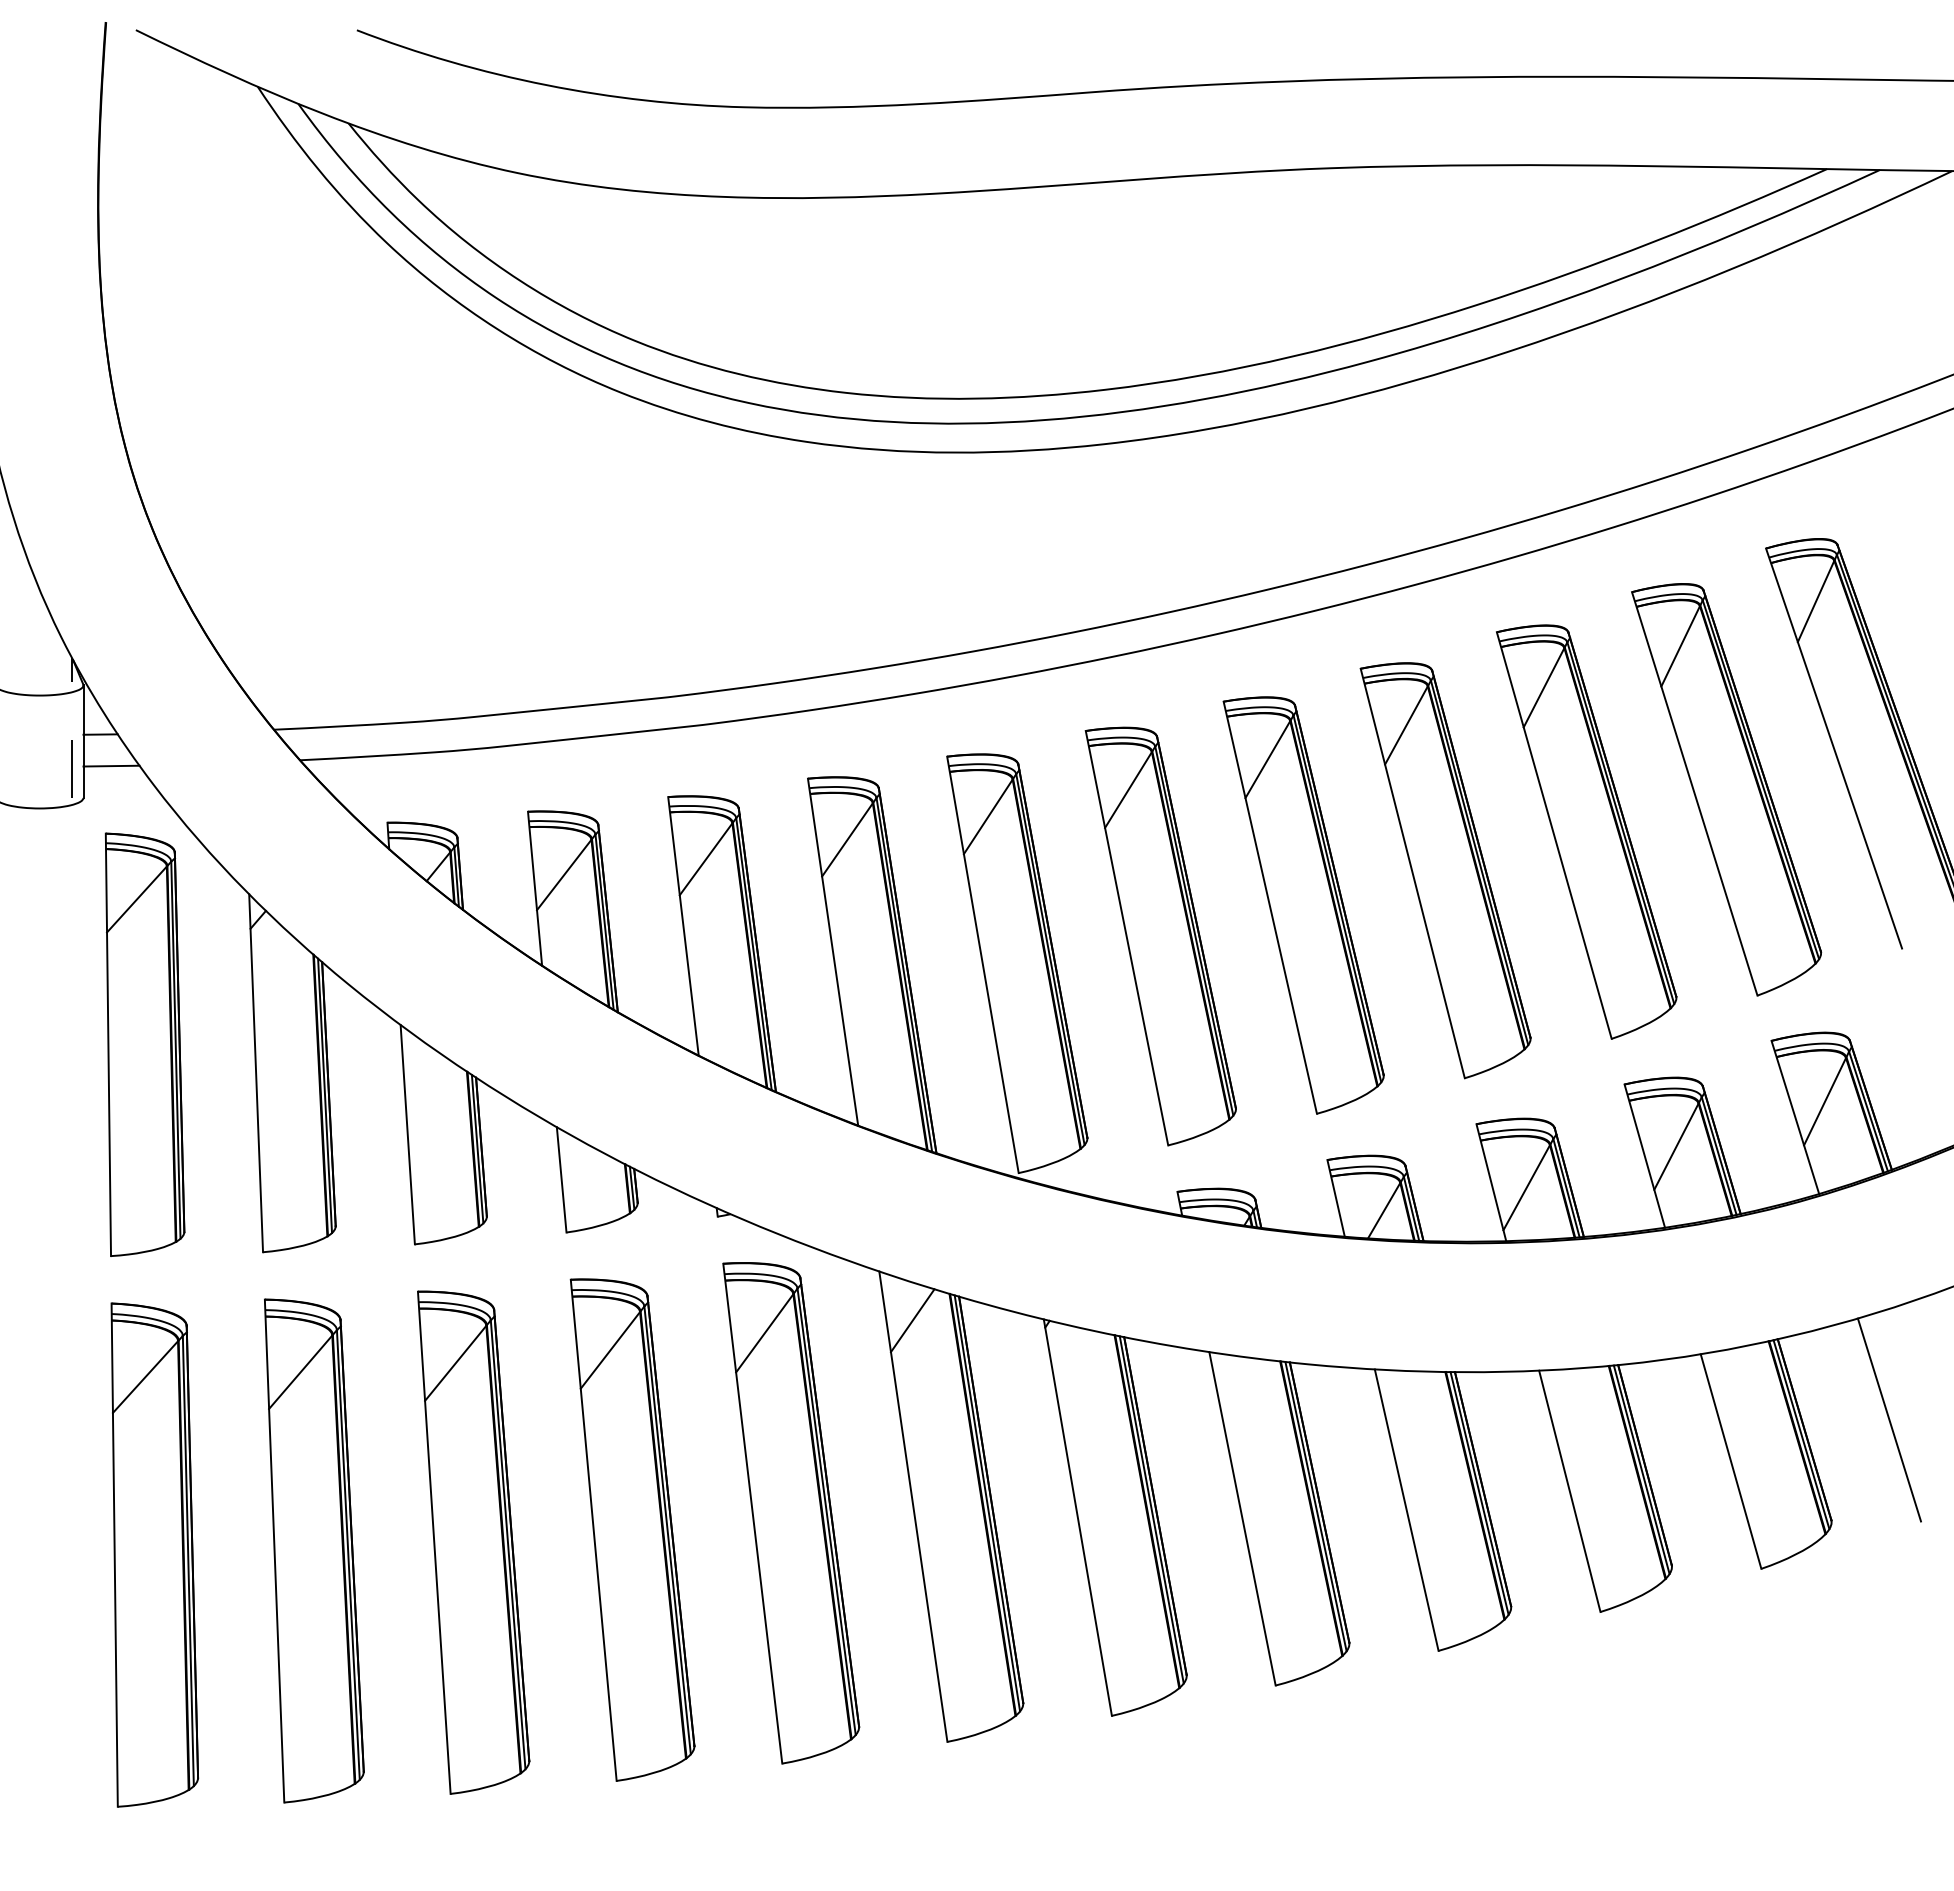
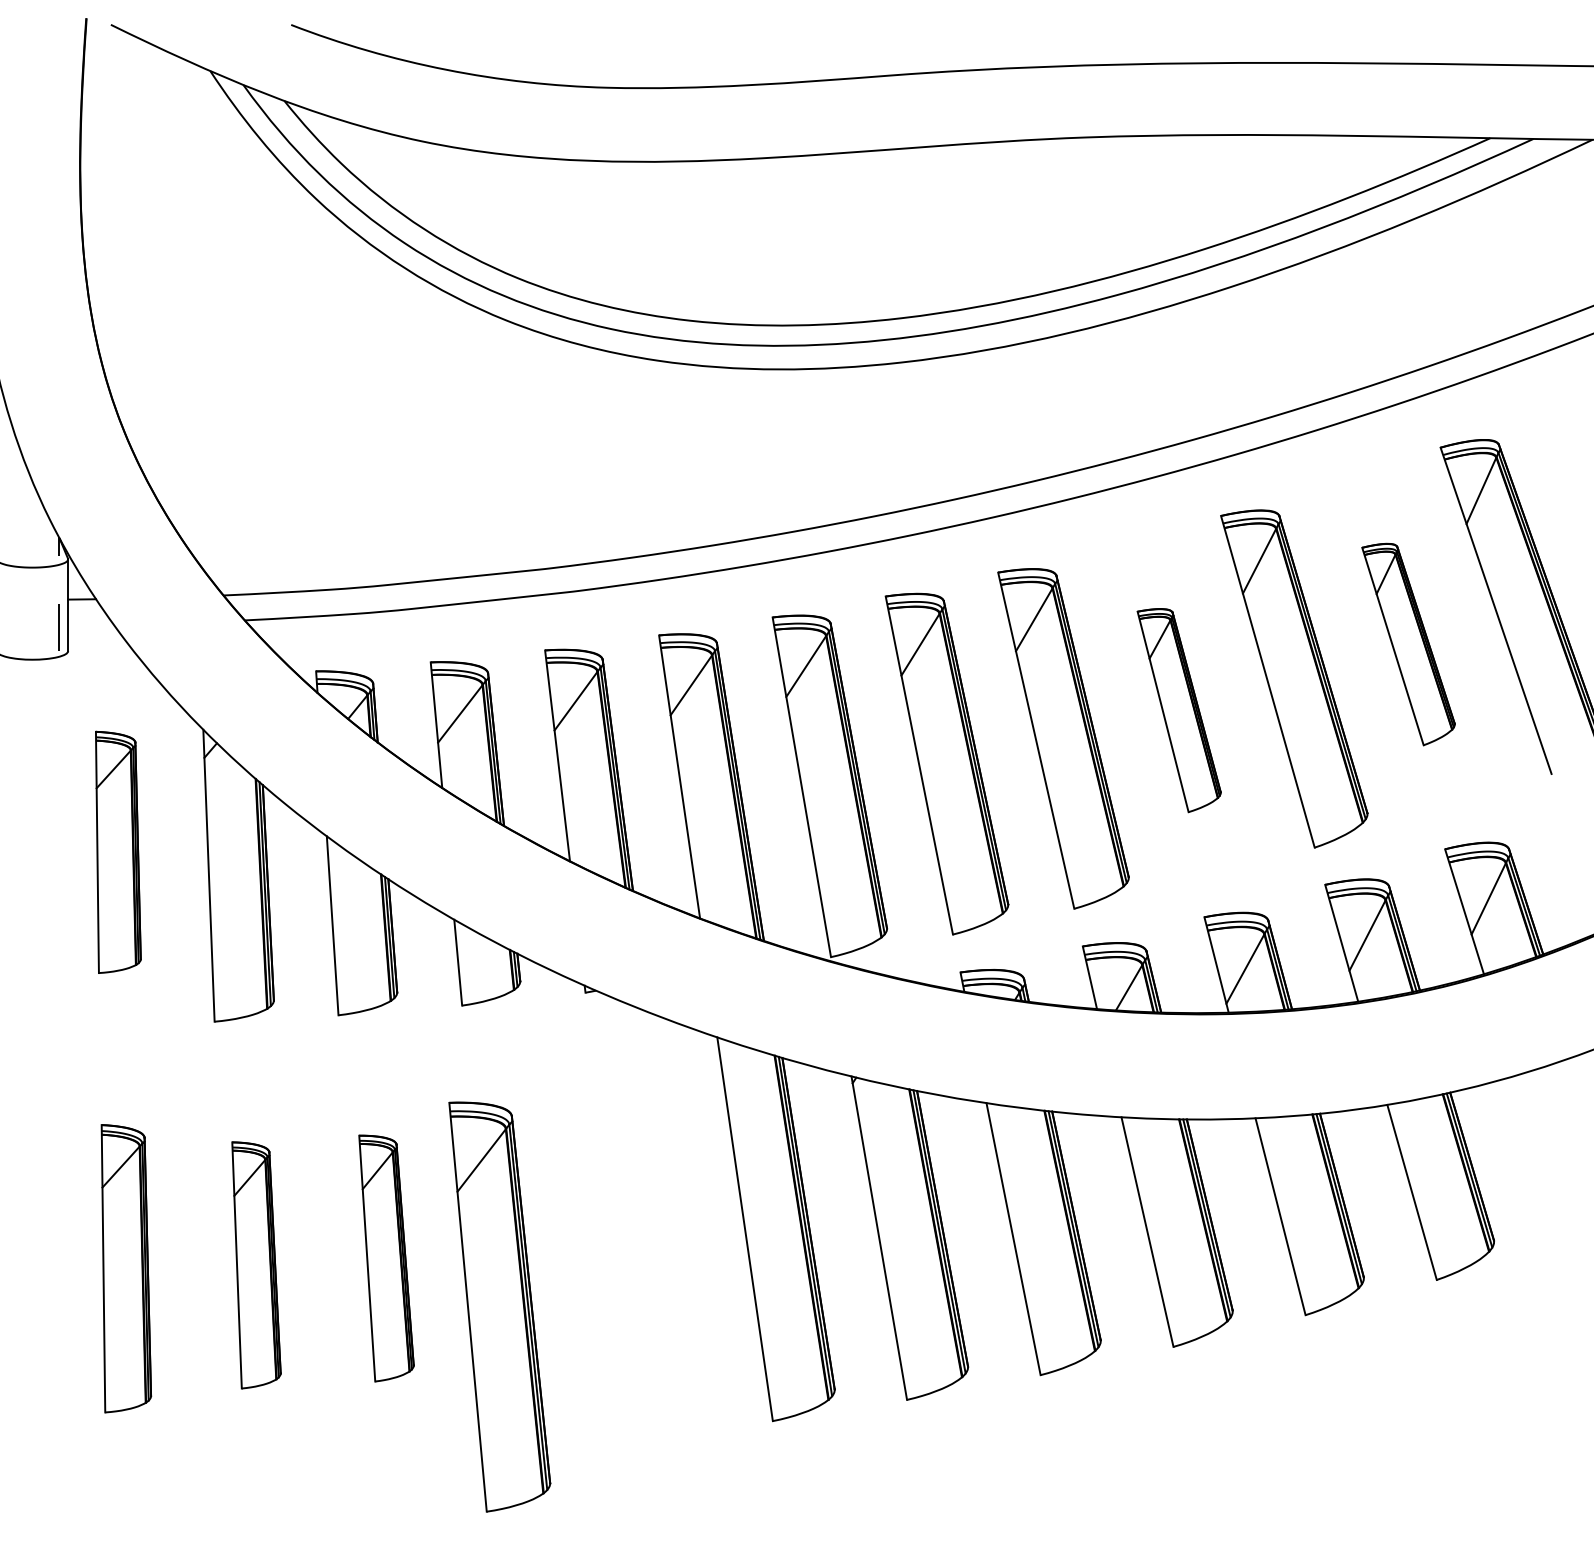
line: (111, 765) -> (91, 624), removed
part: (1726, 789) -> (1408, 644), size x0.6
part: (1445, 870) -> (1179, 710), size x0.6
part: (144, 1044) -> (117, 852), size x0.7
line: (912, 1320) -> (744, 1077), removed
line: (1889, 1419) -> (1541, 1158), removed
part: (791, 1513) -> (645, 1234), removed
part: (632, 1529) -> (499, 1306), moved
part: (473, 1542) -> (386, 1258), size x0.6
part: (314, 1550) -> (256, 1264), size x0.6
part: (154, 1554) -> (126, 1268), size x0.7

